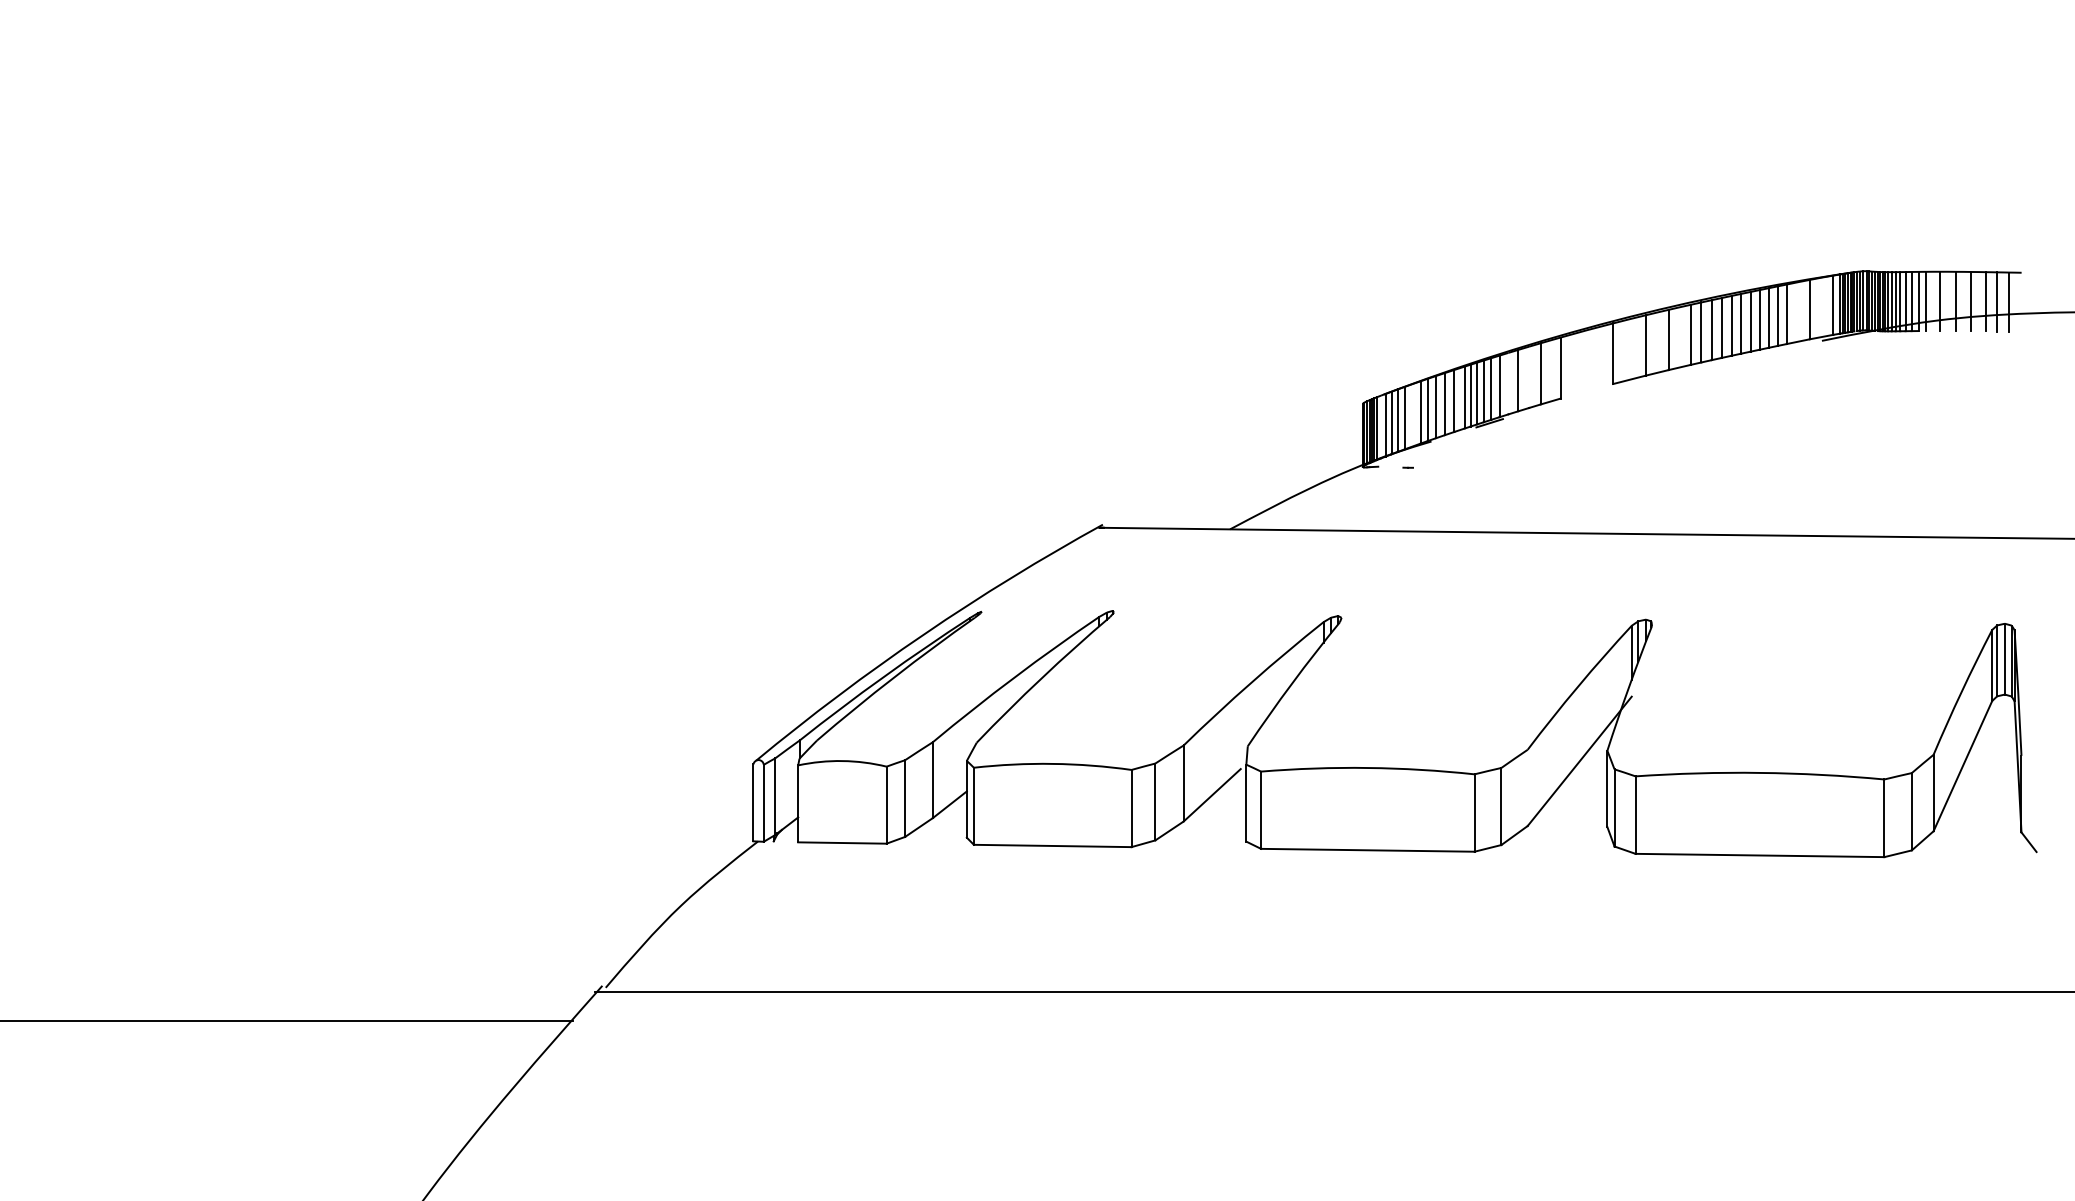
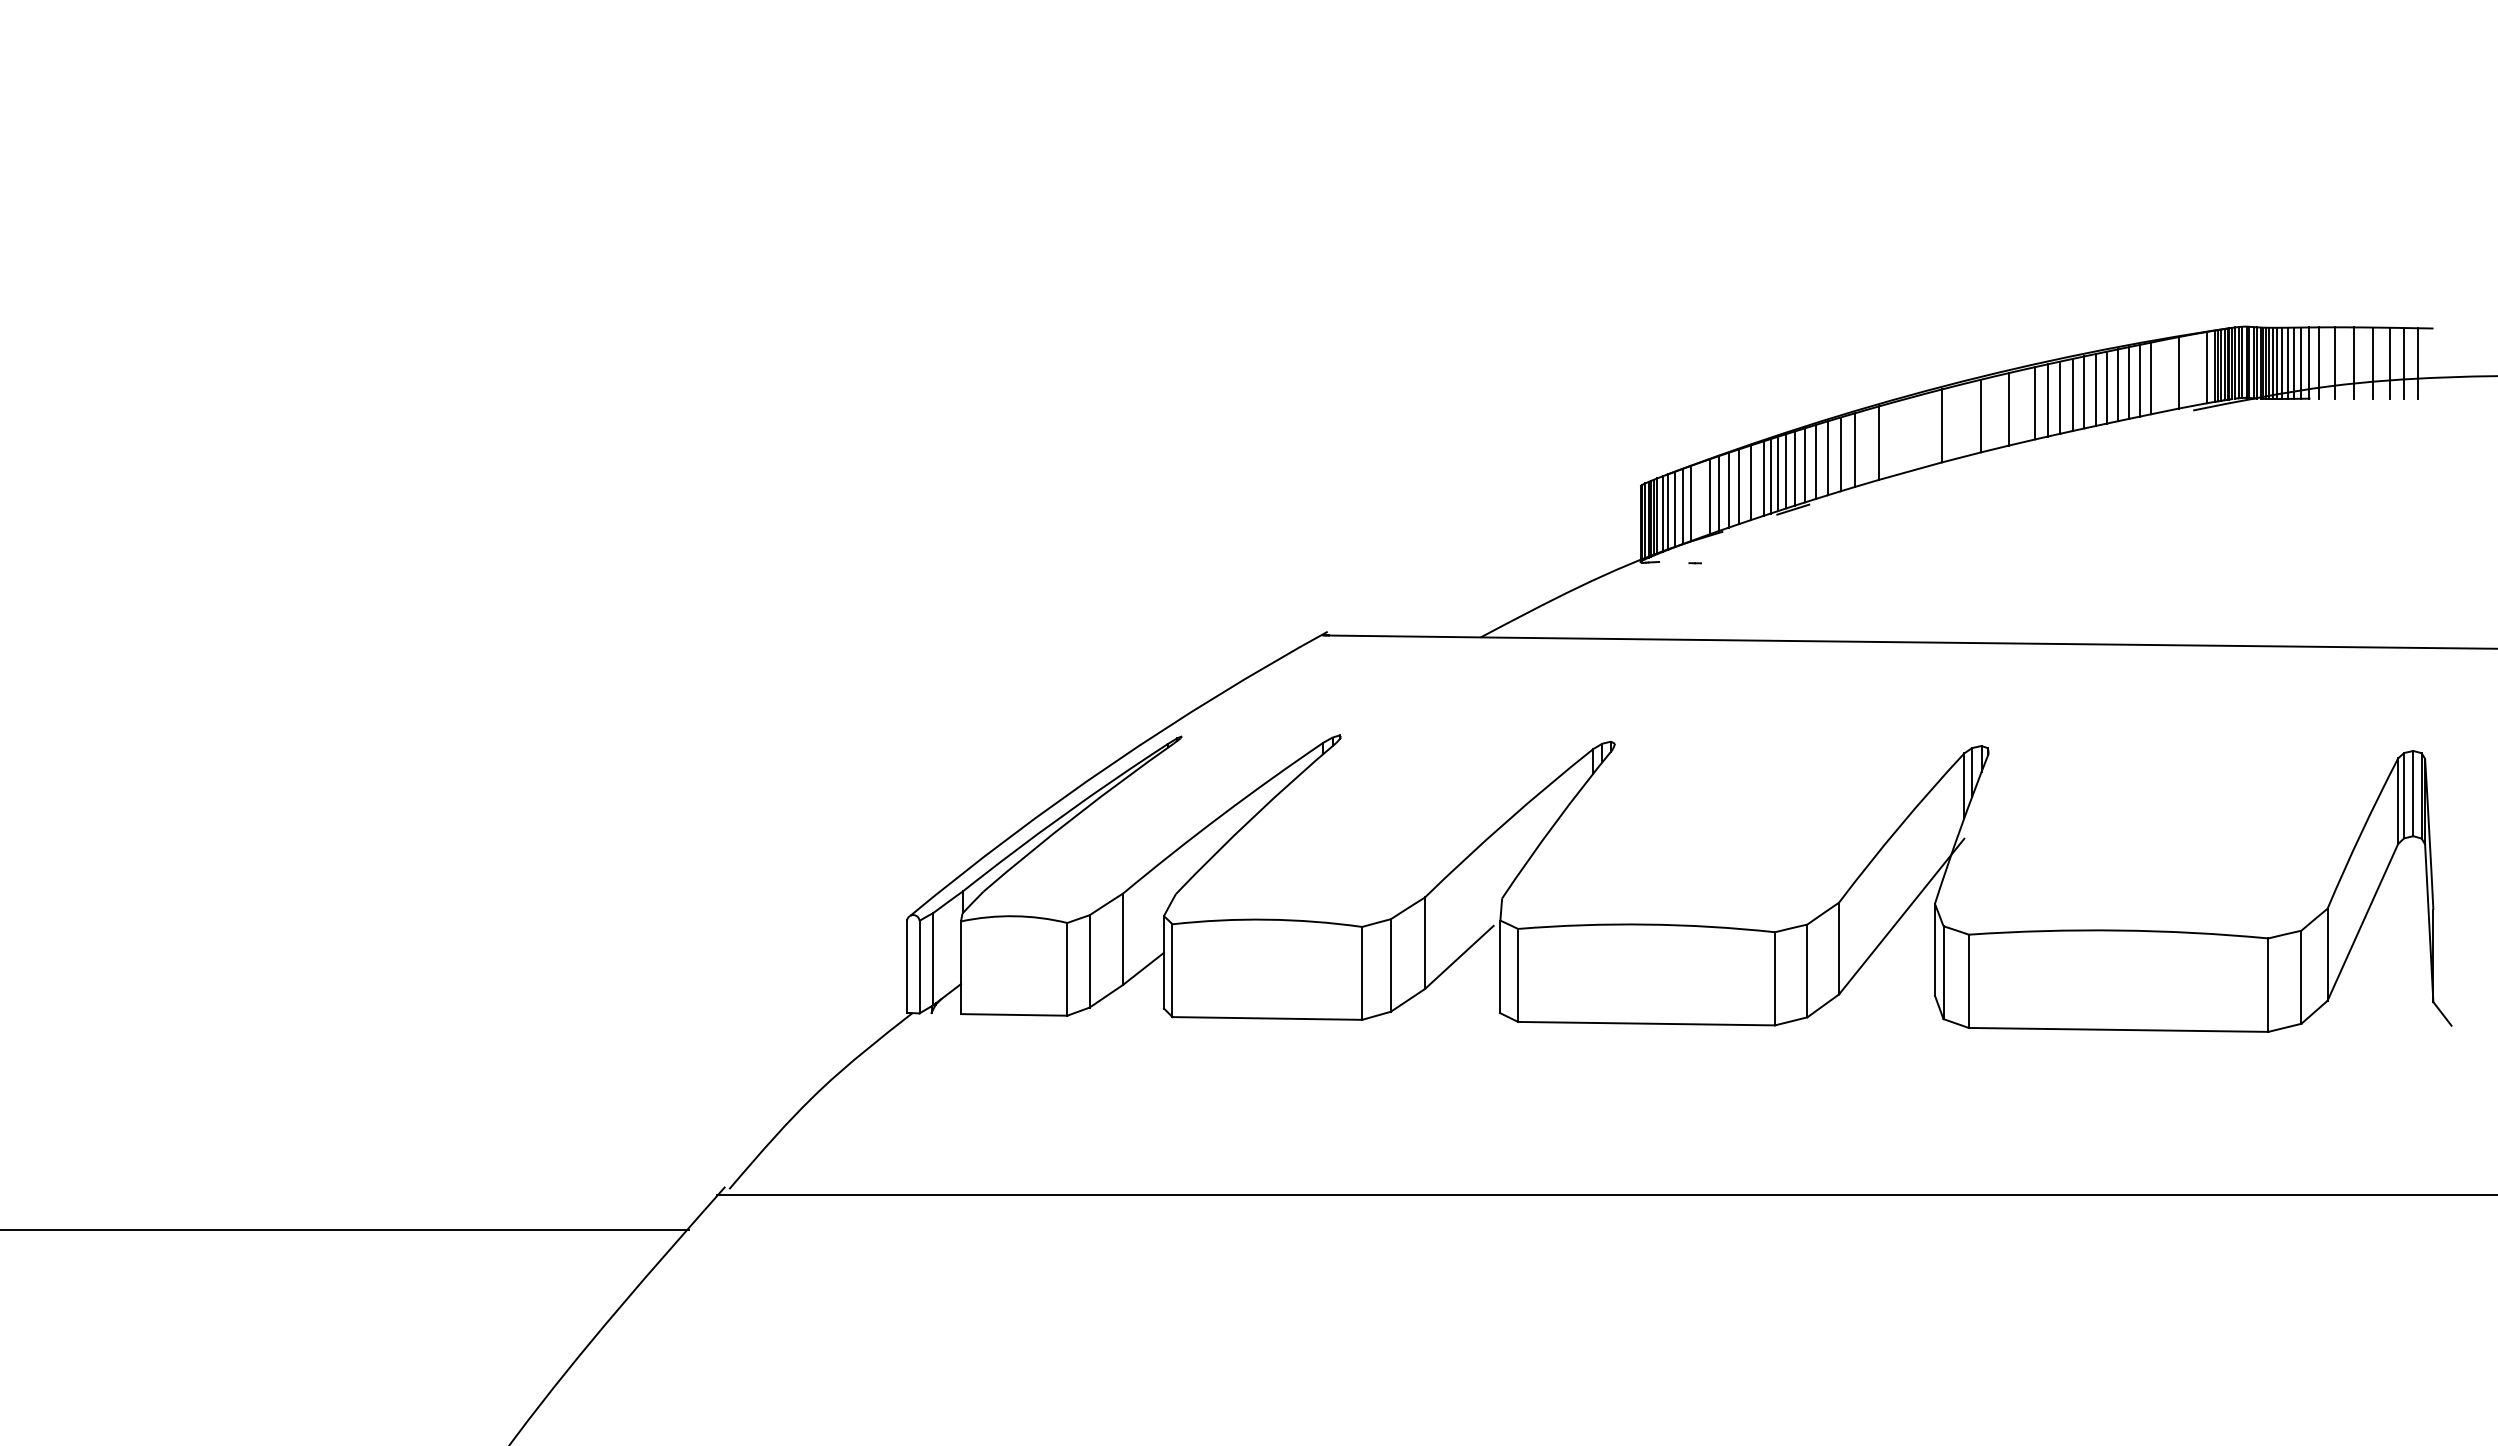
line: (1528, 377) -> (1840, 454), added
line: (1508, 383) -> (1815, 461), added
line: (1586, 390) -> (1909, 470), added
line: (1381, 426) -> (1662, 513), added
line: (1528, 787) -> (1839, 948), added

